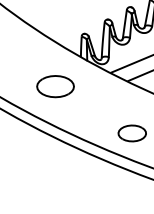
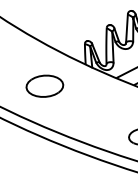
part: (55, 86) -> (44, 86), moved

